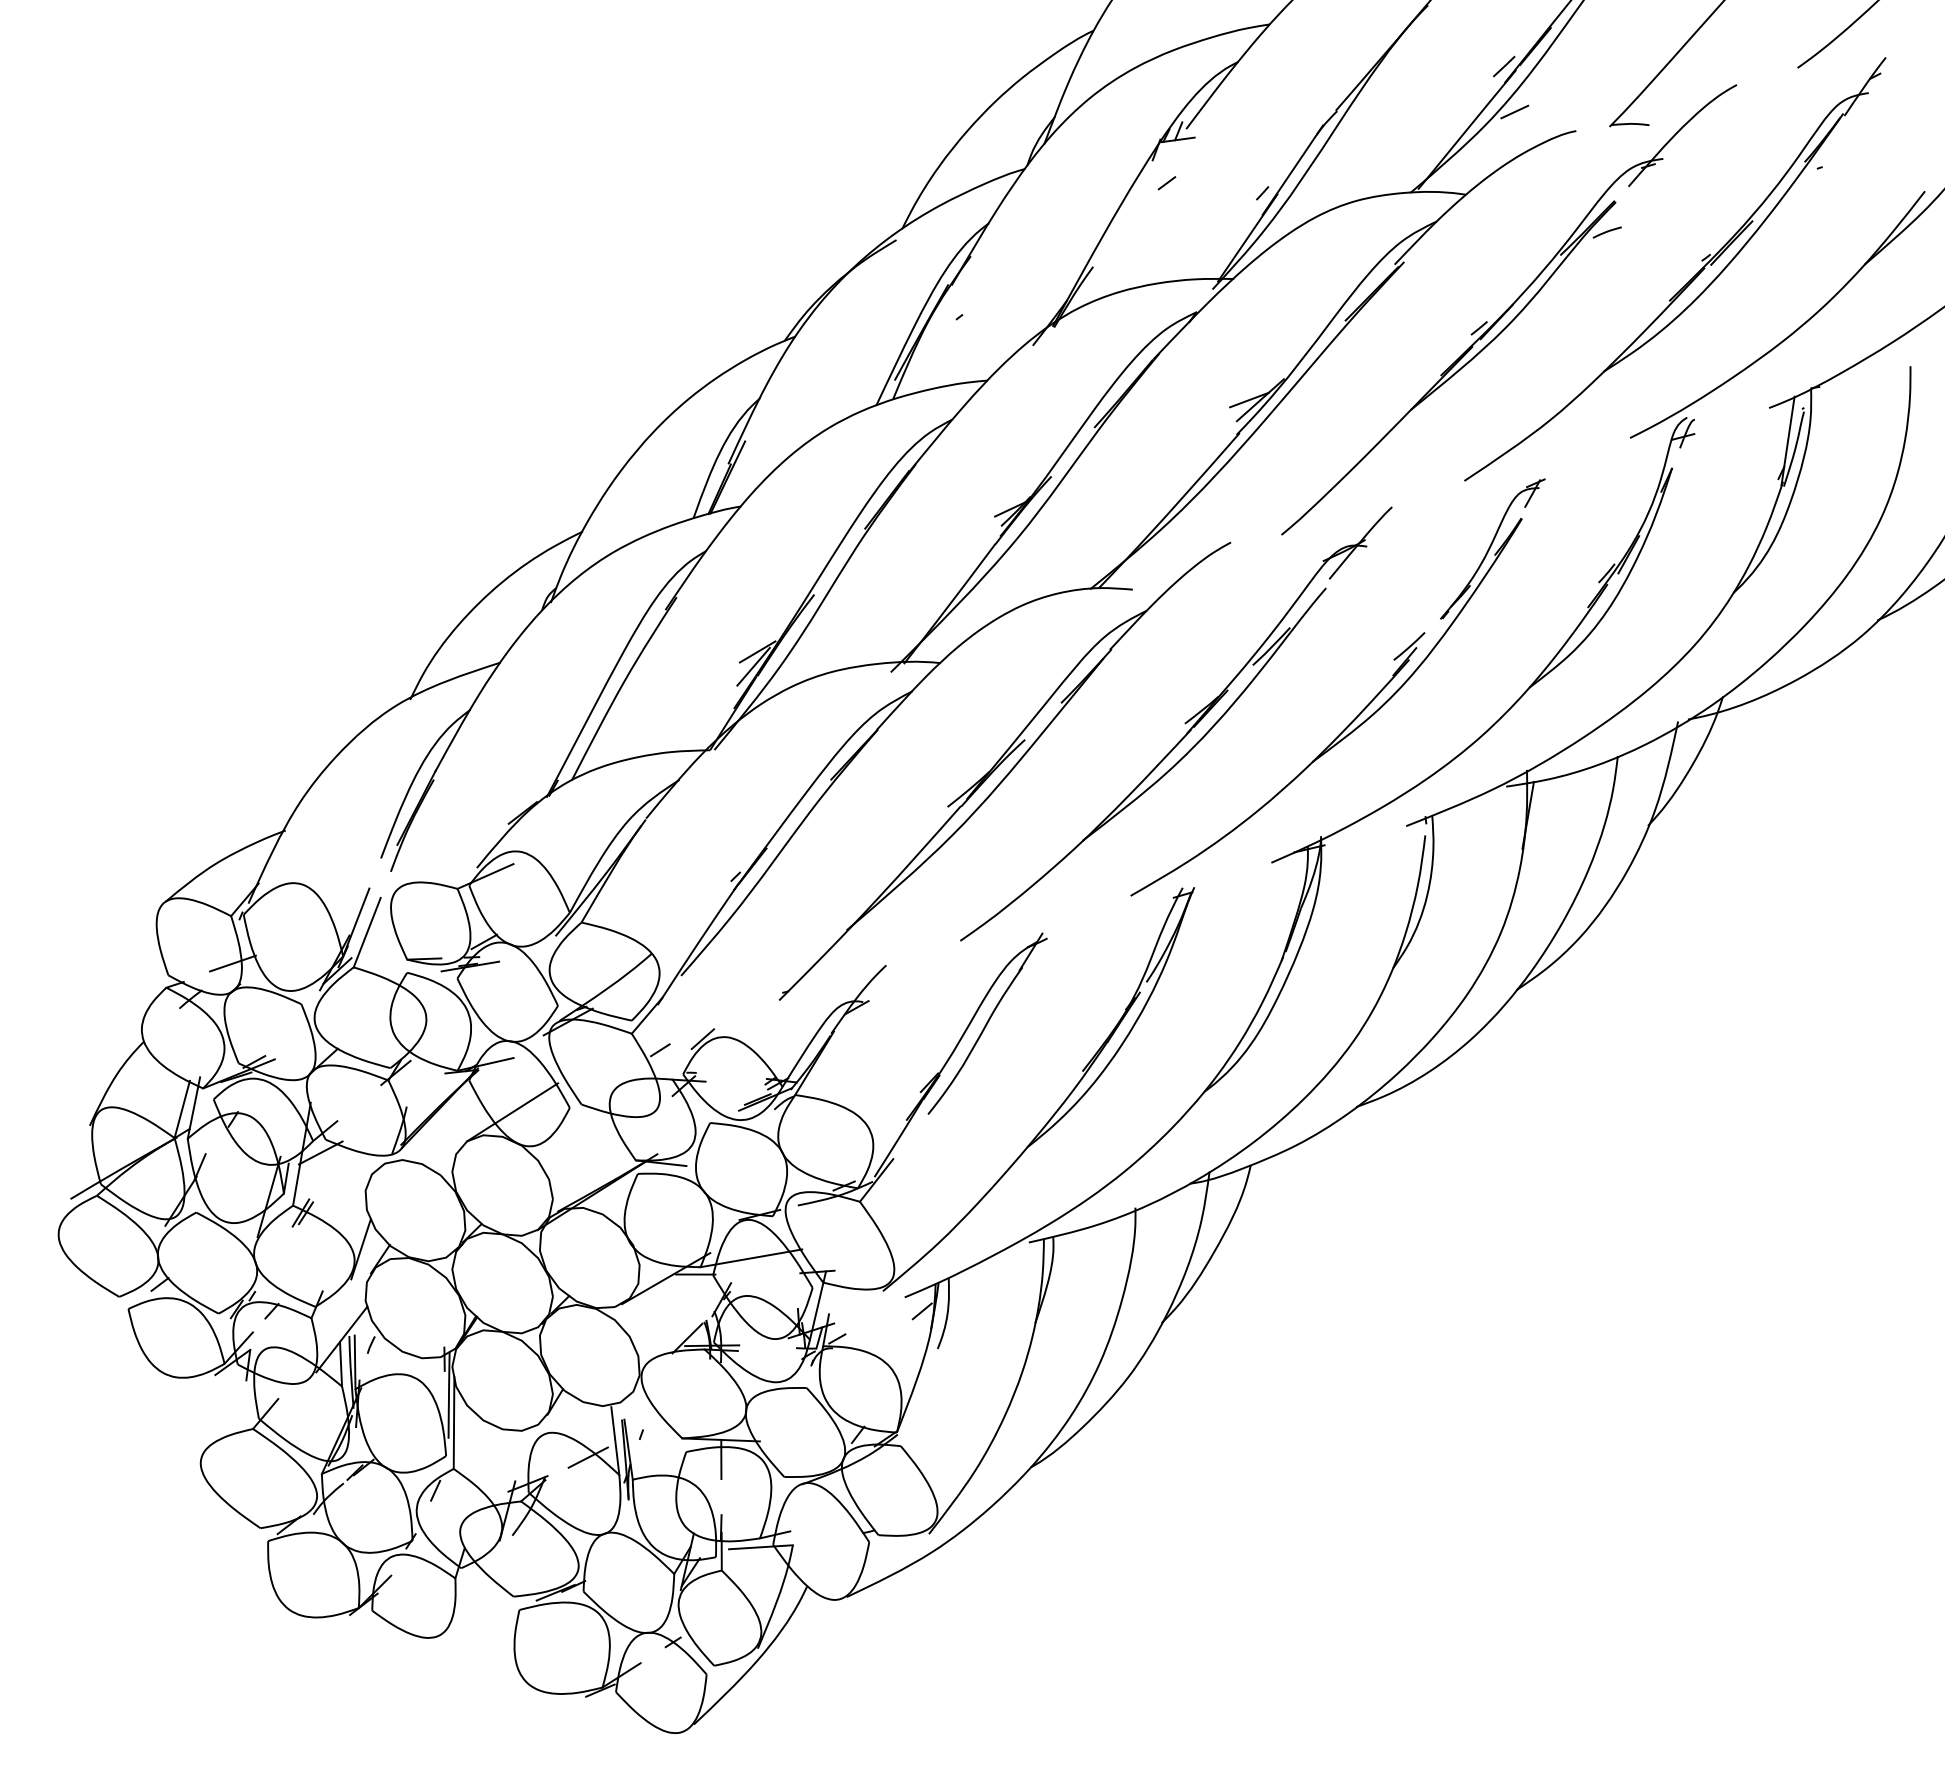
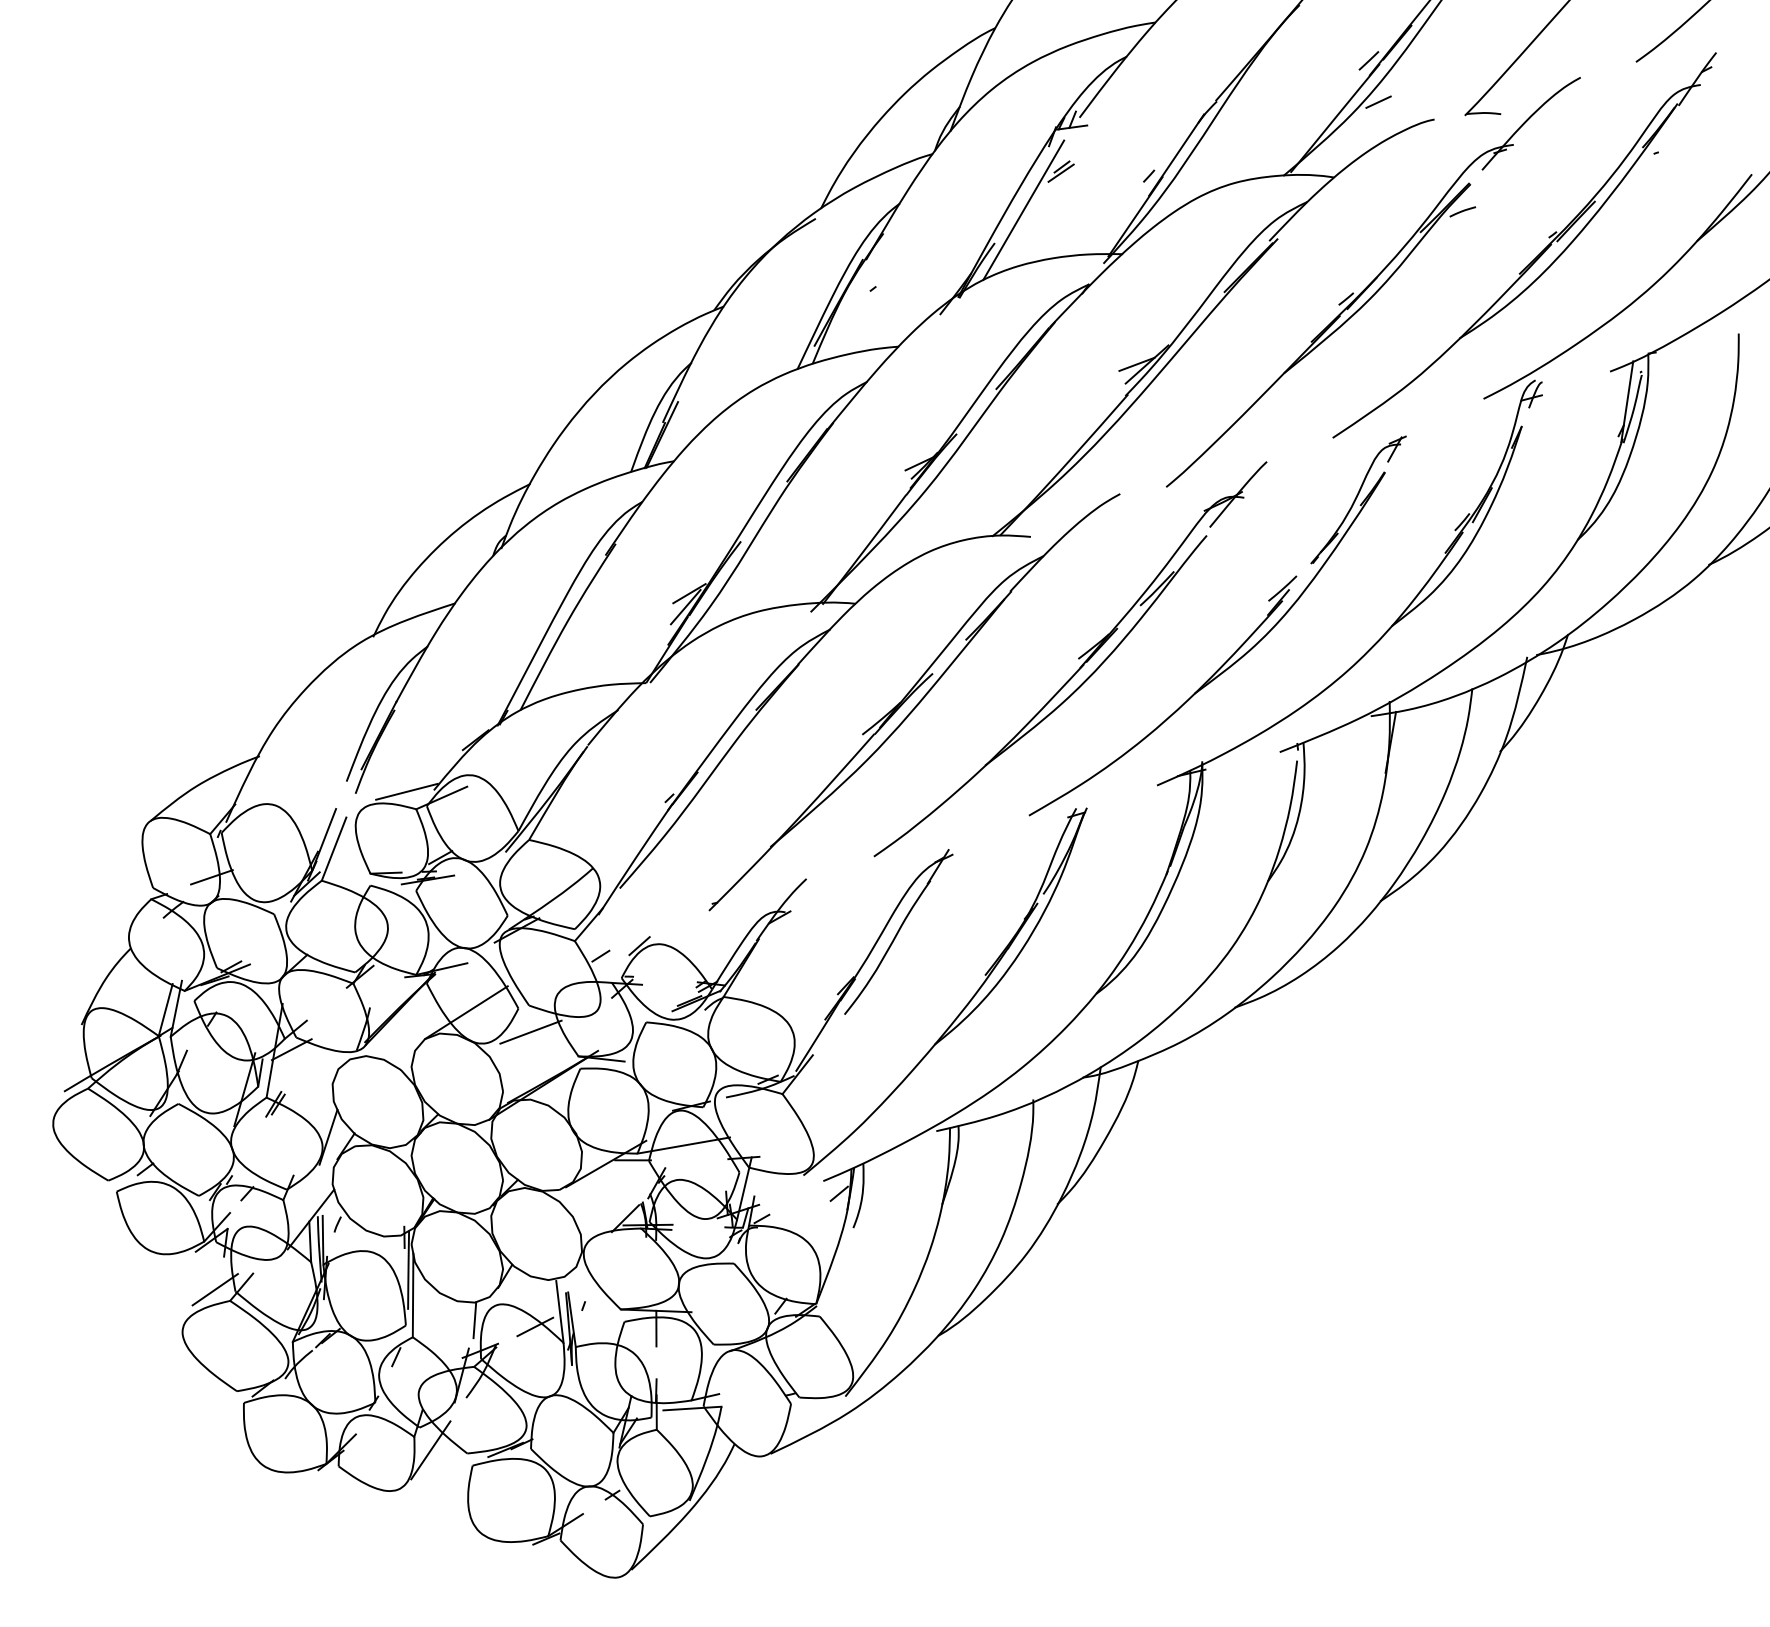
line: (1165, 189) -> (1060, 172), added
line: (1124, 230) -> (1023, 210), added
line: (447, 869) -> (407, 791), added
line: (583, 1133) -> (530, 1031), added
line: (236, 1416) -> (215, 1289), added
line: (521, 1449) -> (474, 1319), added
line: (473, 1593) -> (430, 1450), added

